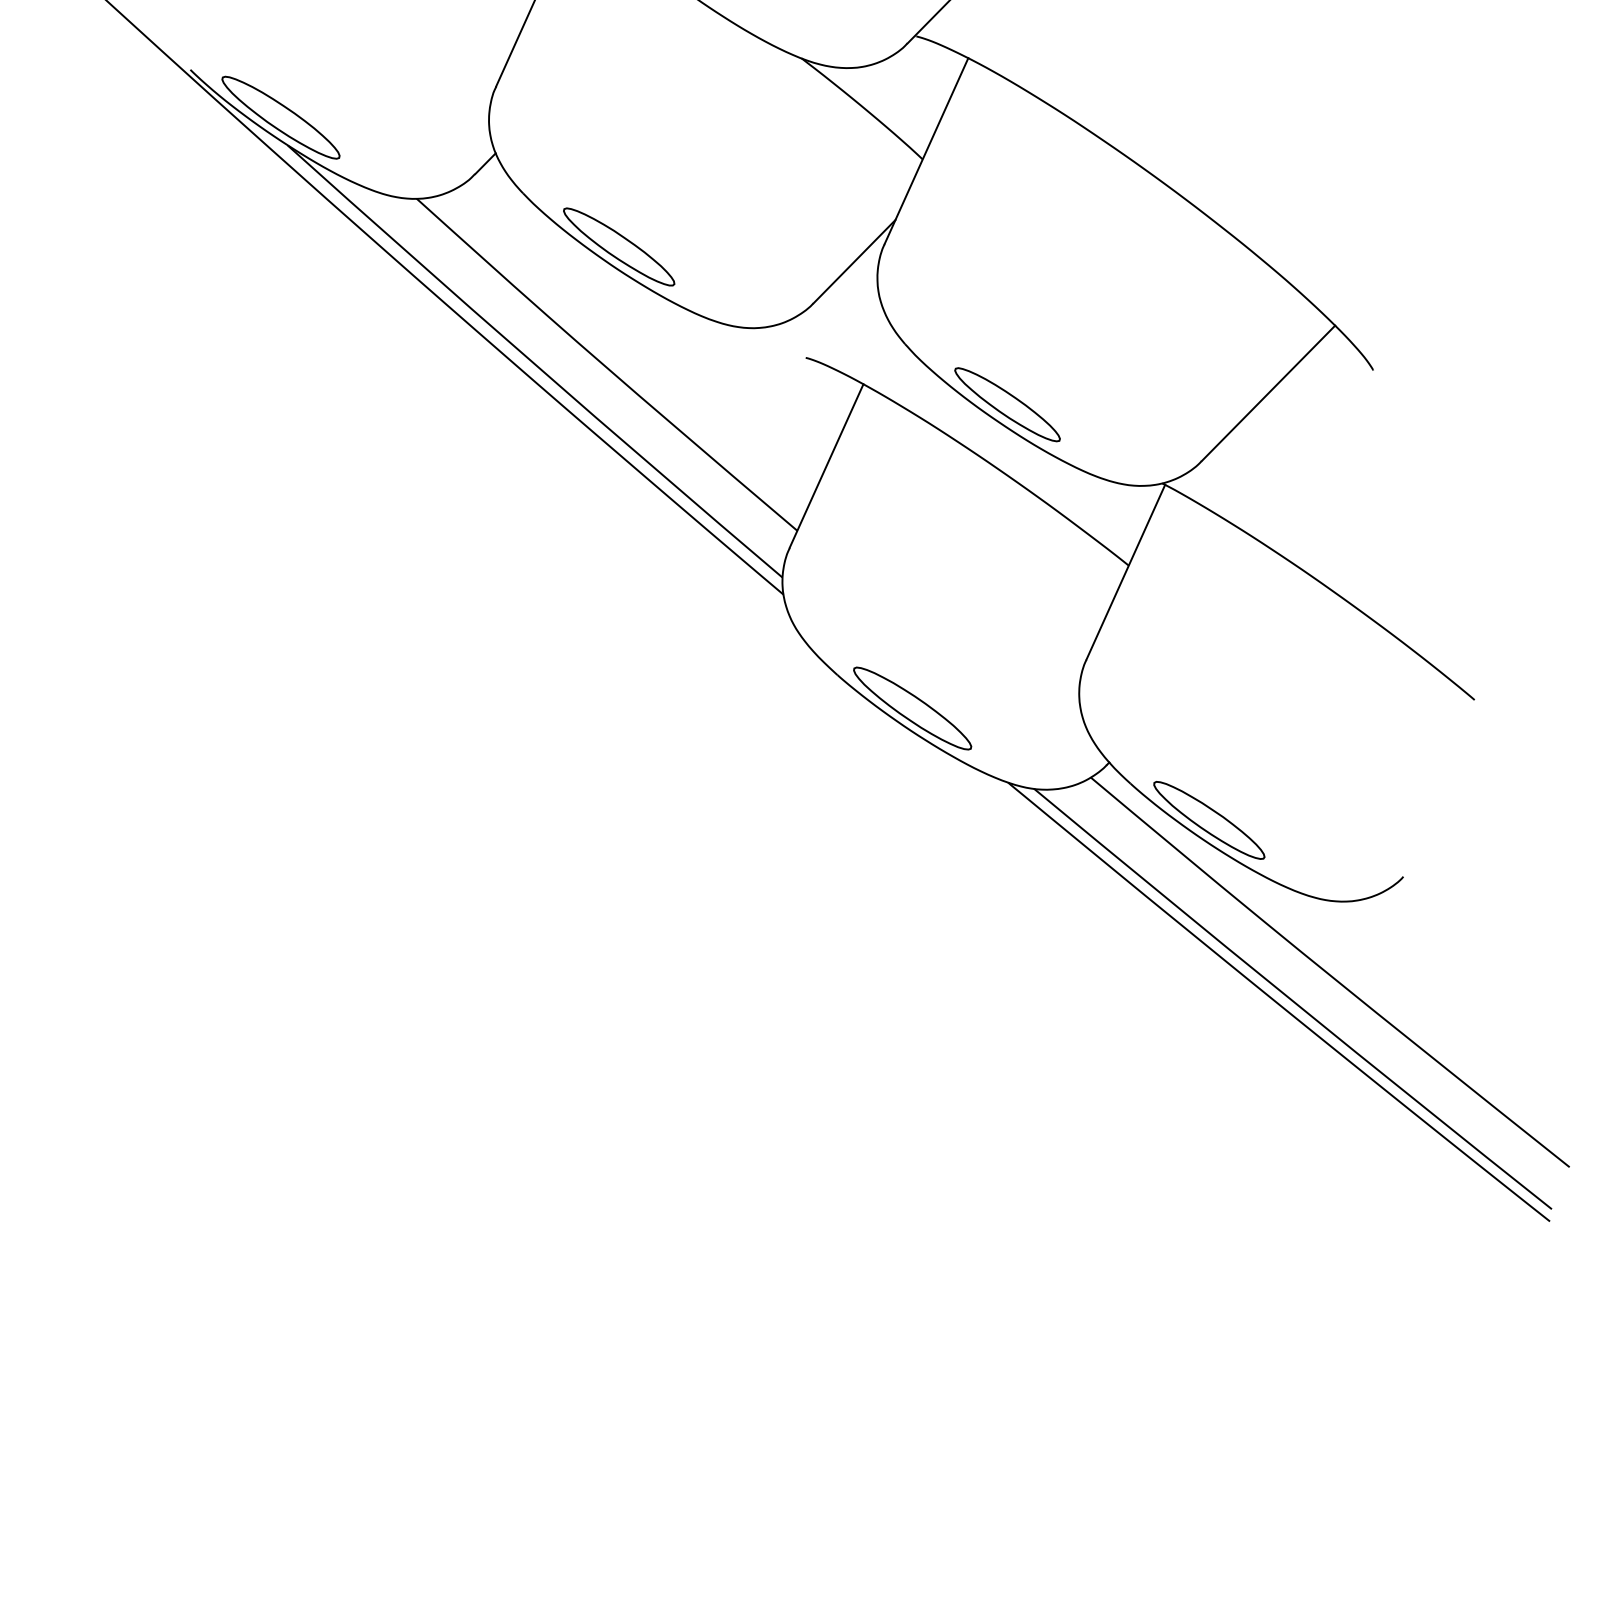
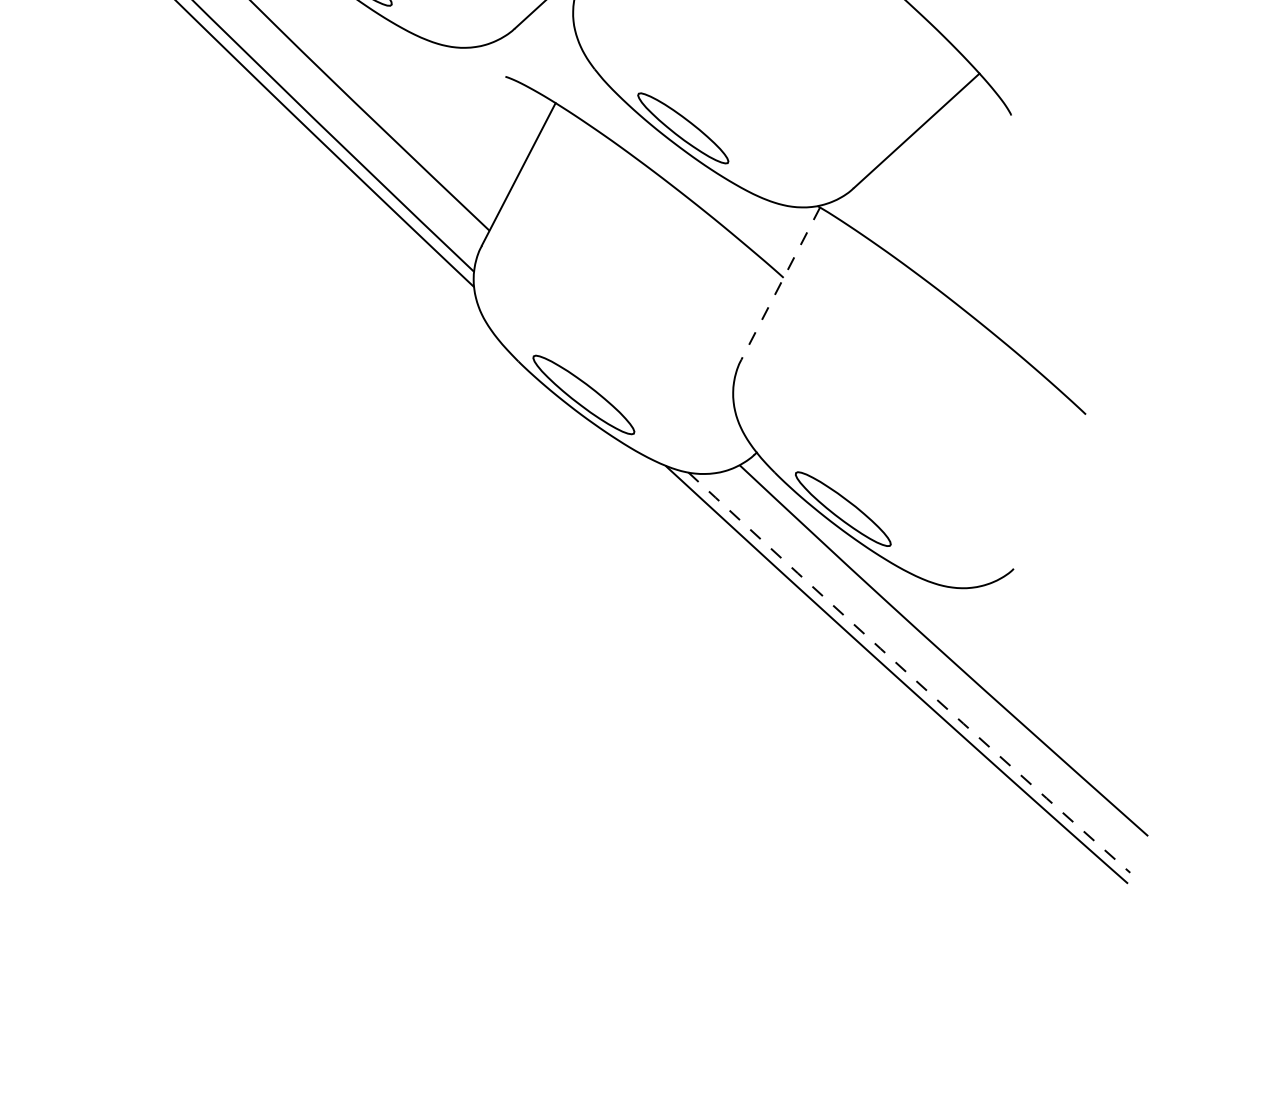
line: (1125, 572) -> (780, 283), solid -> dashed
arc: (1291, 1000) -> (907, 673), solid -> dashed

